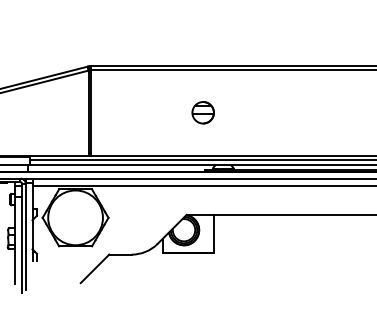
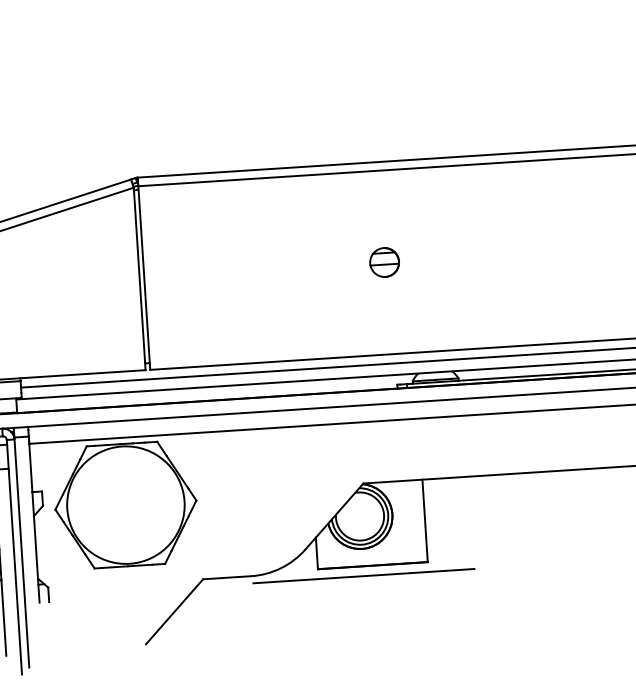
part: (202, 112) -> (383, 261), size x0.62
line: (183, 258) -> (362, 577), added

